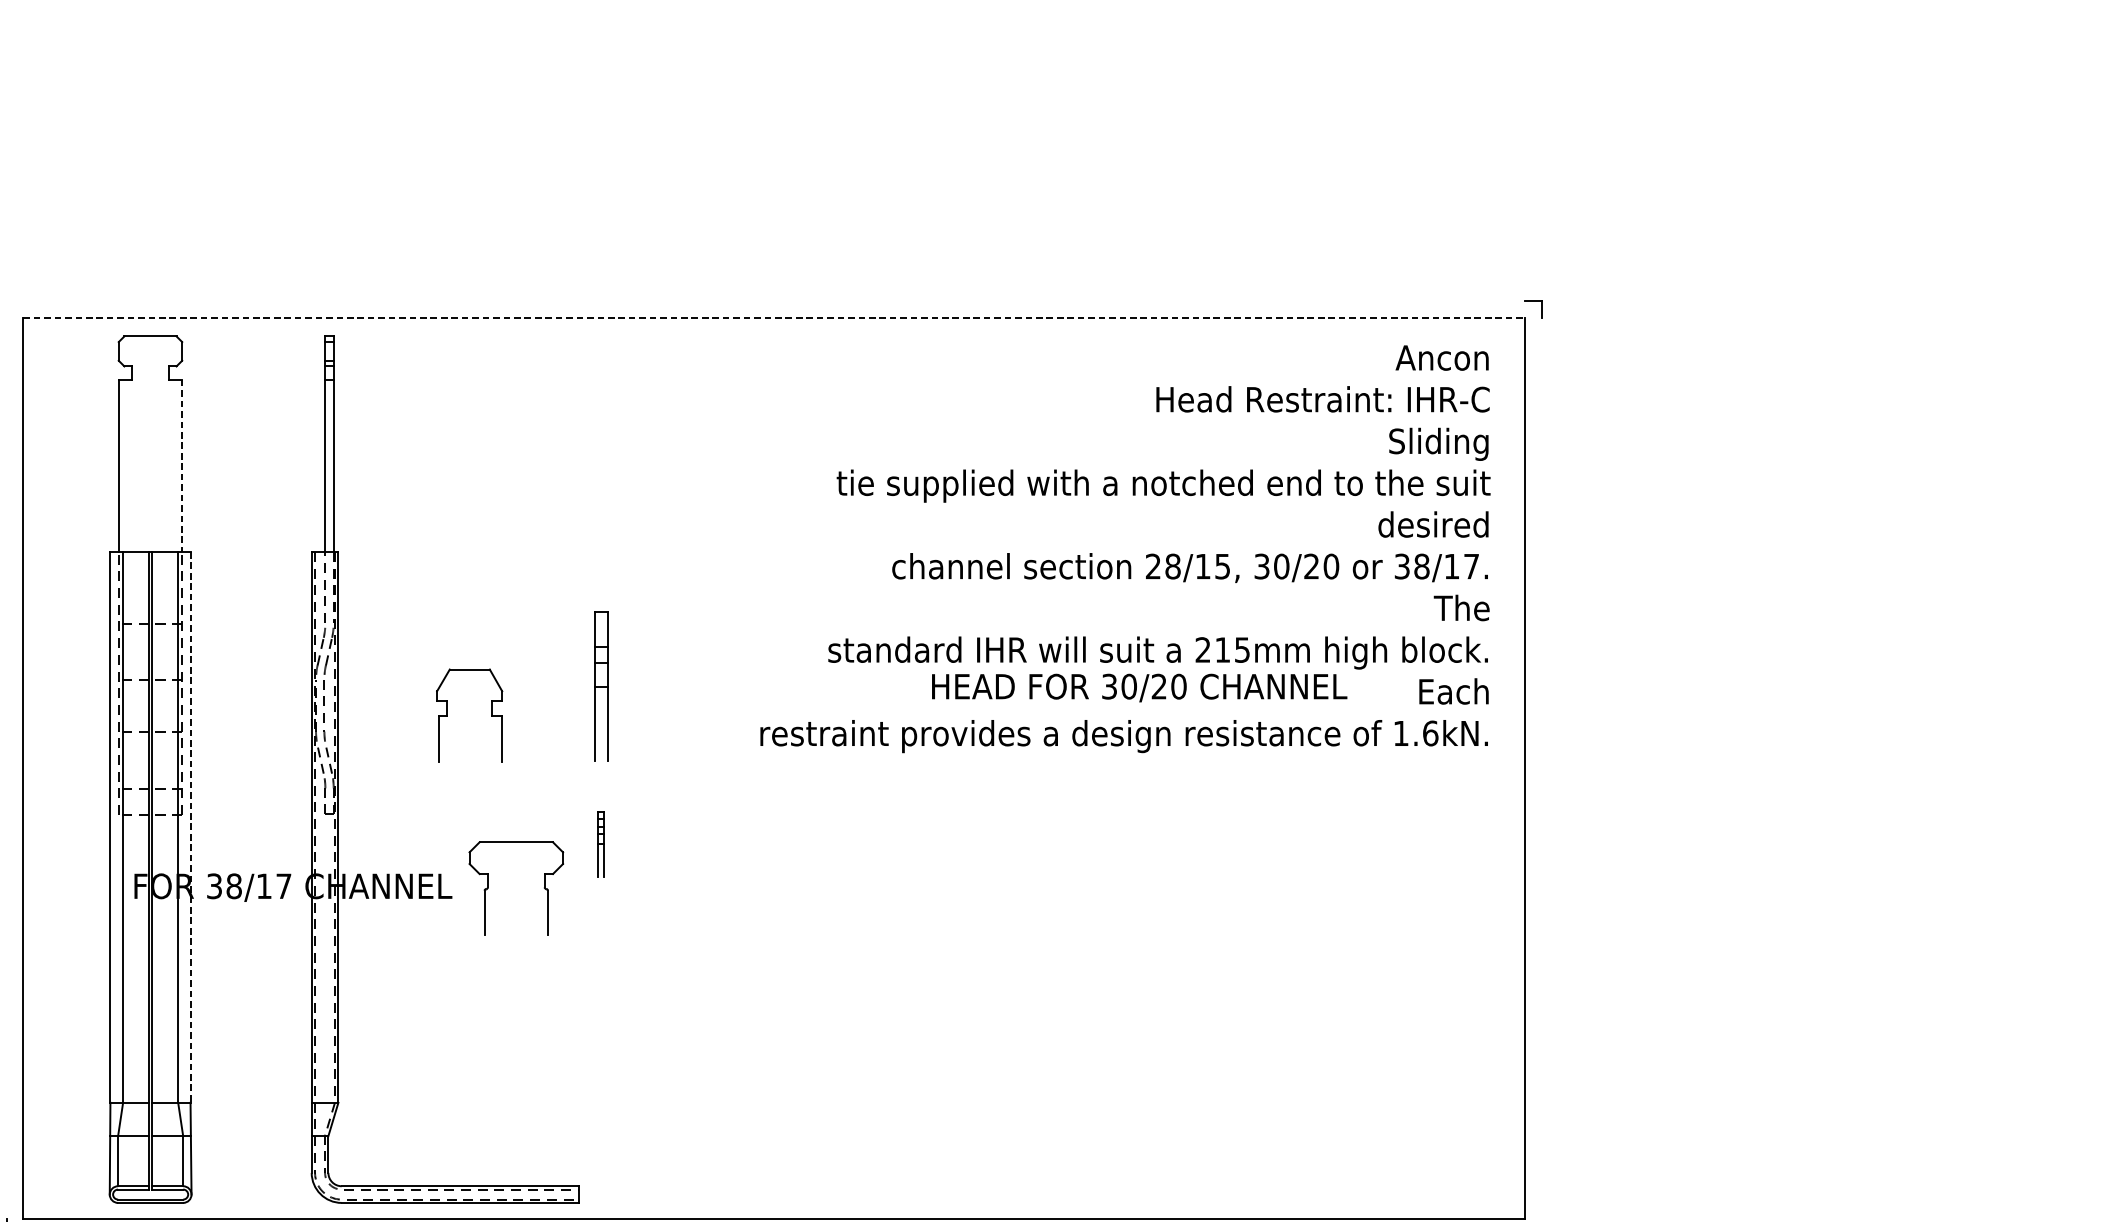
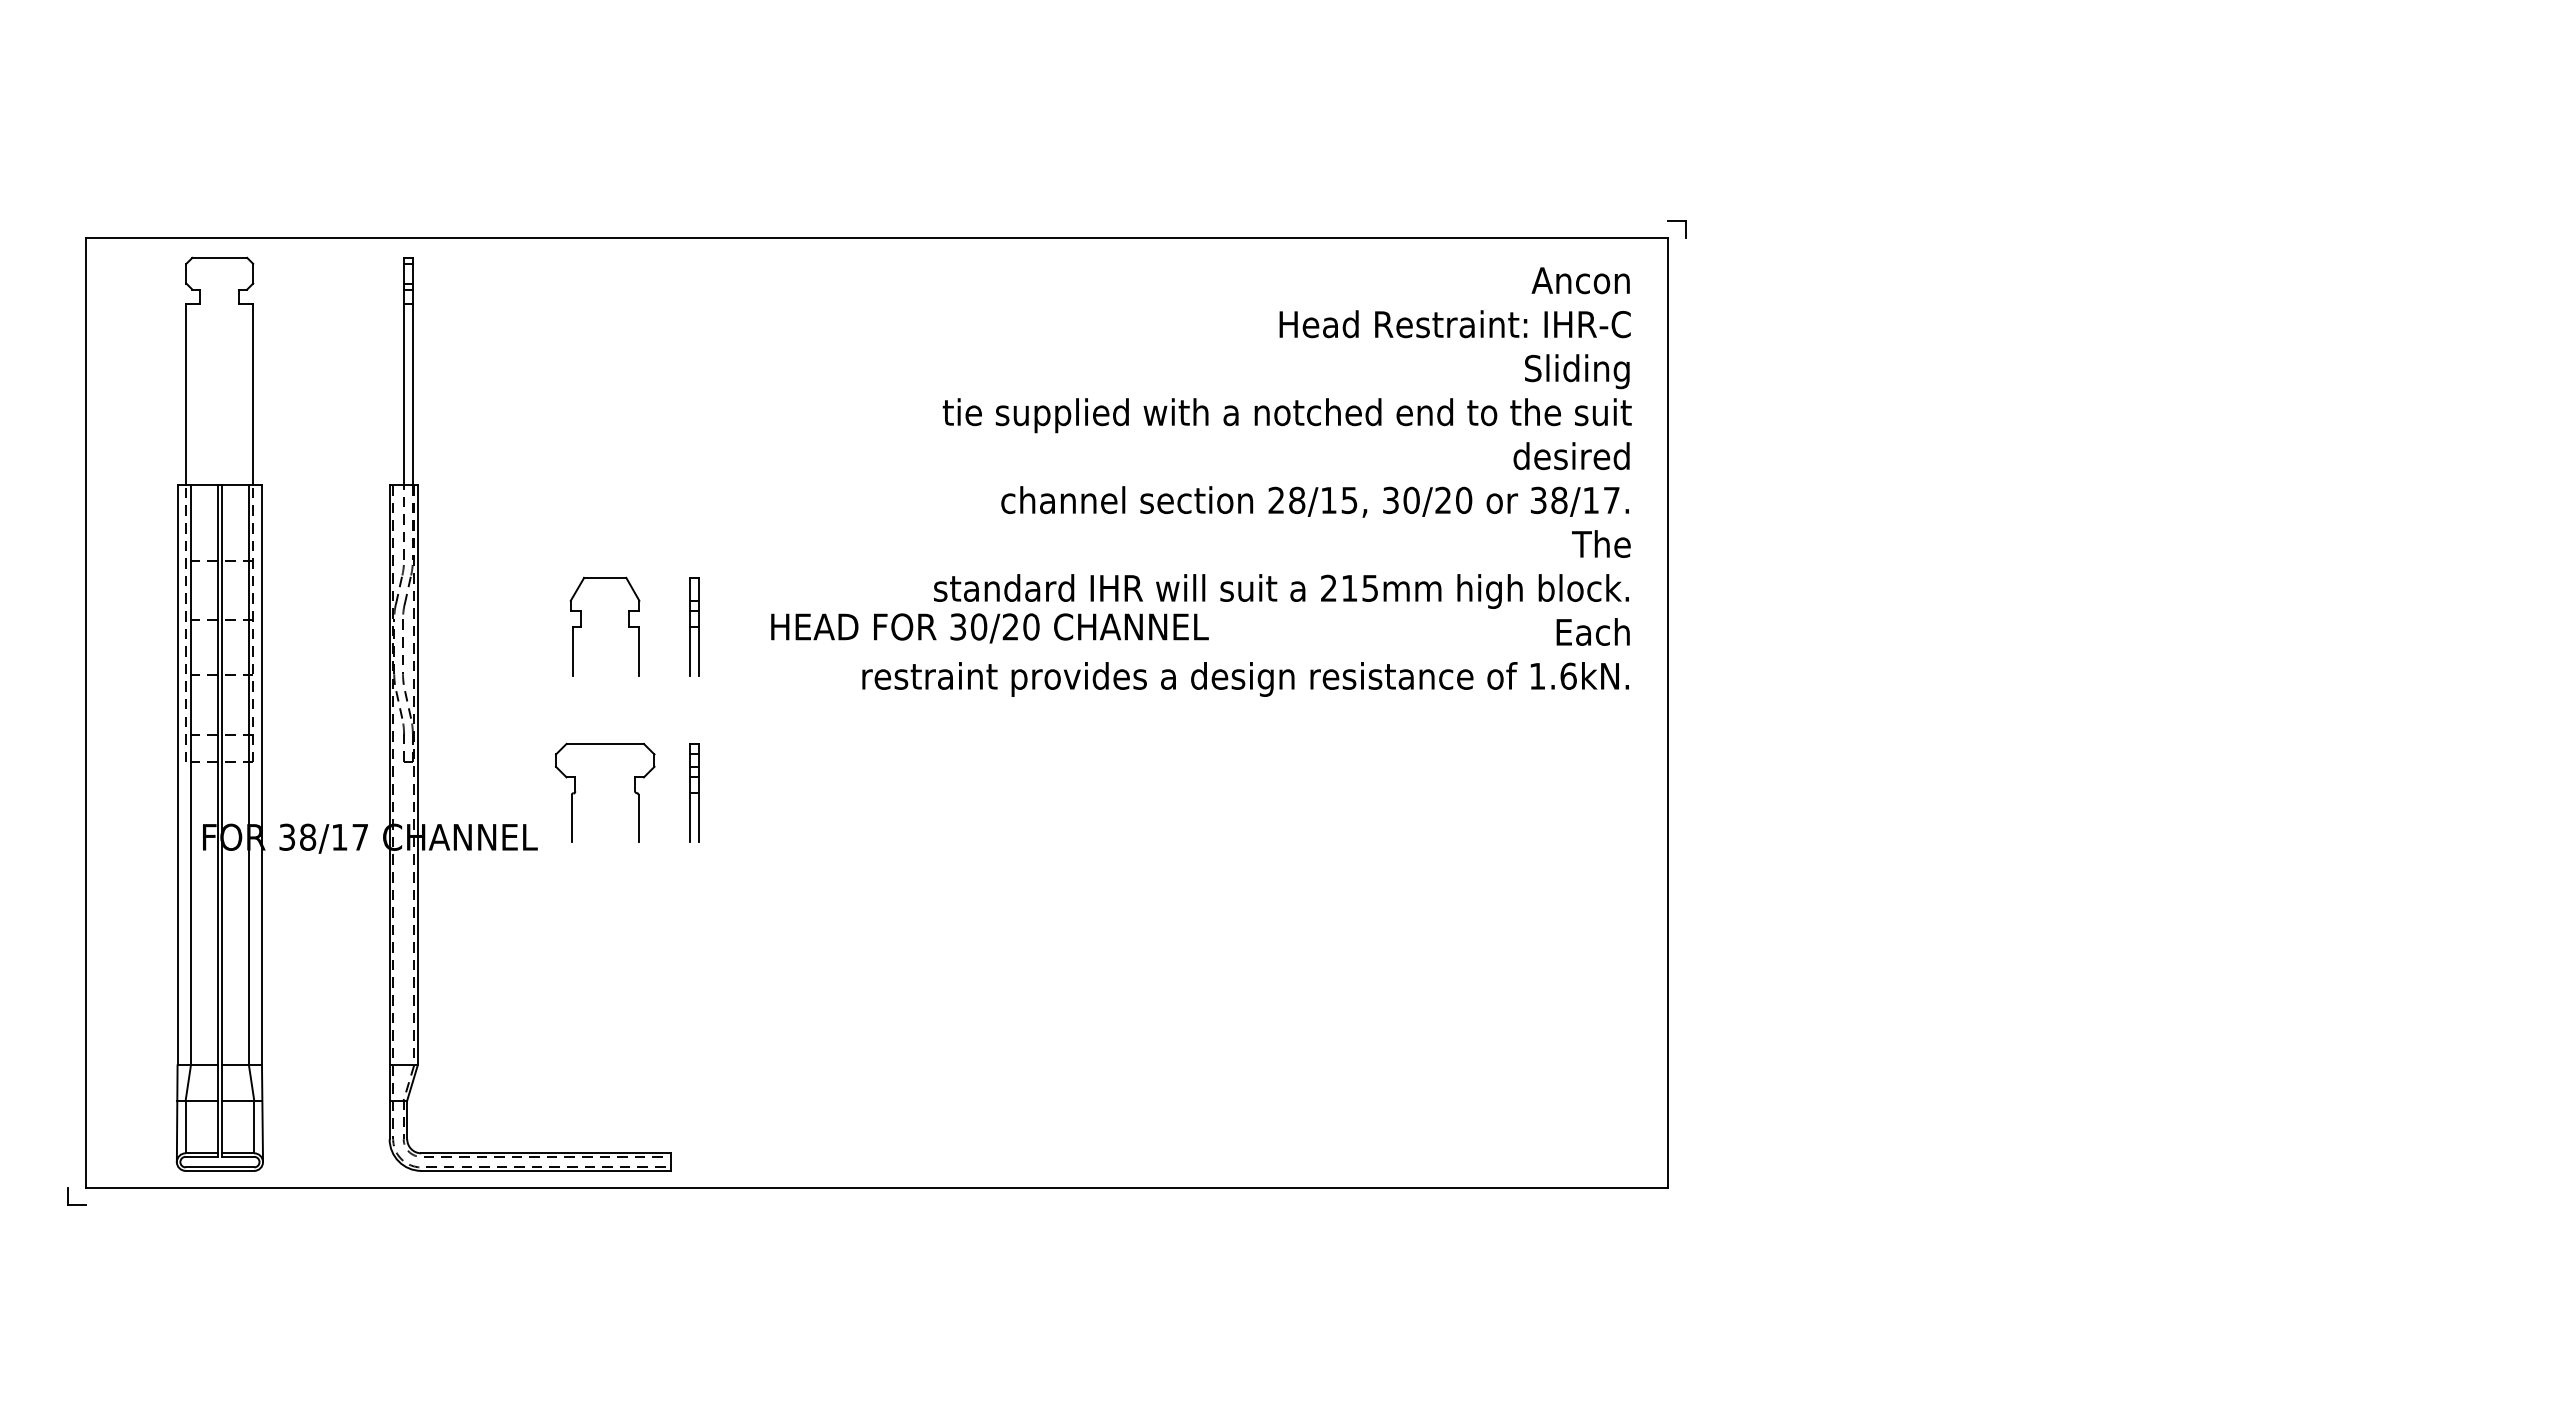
line: (774, 317) -> (877, 238), dashed -> solid
line: (182, 466) -> (253, 394), dashed -> solid
part: (601, 686) -> (694, 626), size x0.62
text: (1139, 688) -> (989, 628), moved
part: (447, 715) -> (581, 626), moved
line: (190, 827) -> (261, 775), dashed -> solid
part: (601, 843) -> (694, 792), size x1.43
part: (489, 888) -> (576, 792), moved

